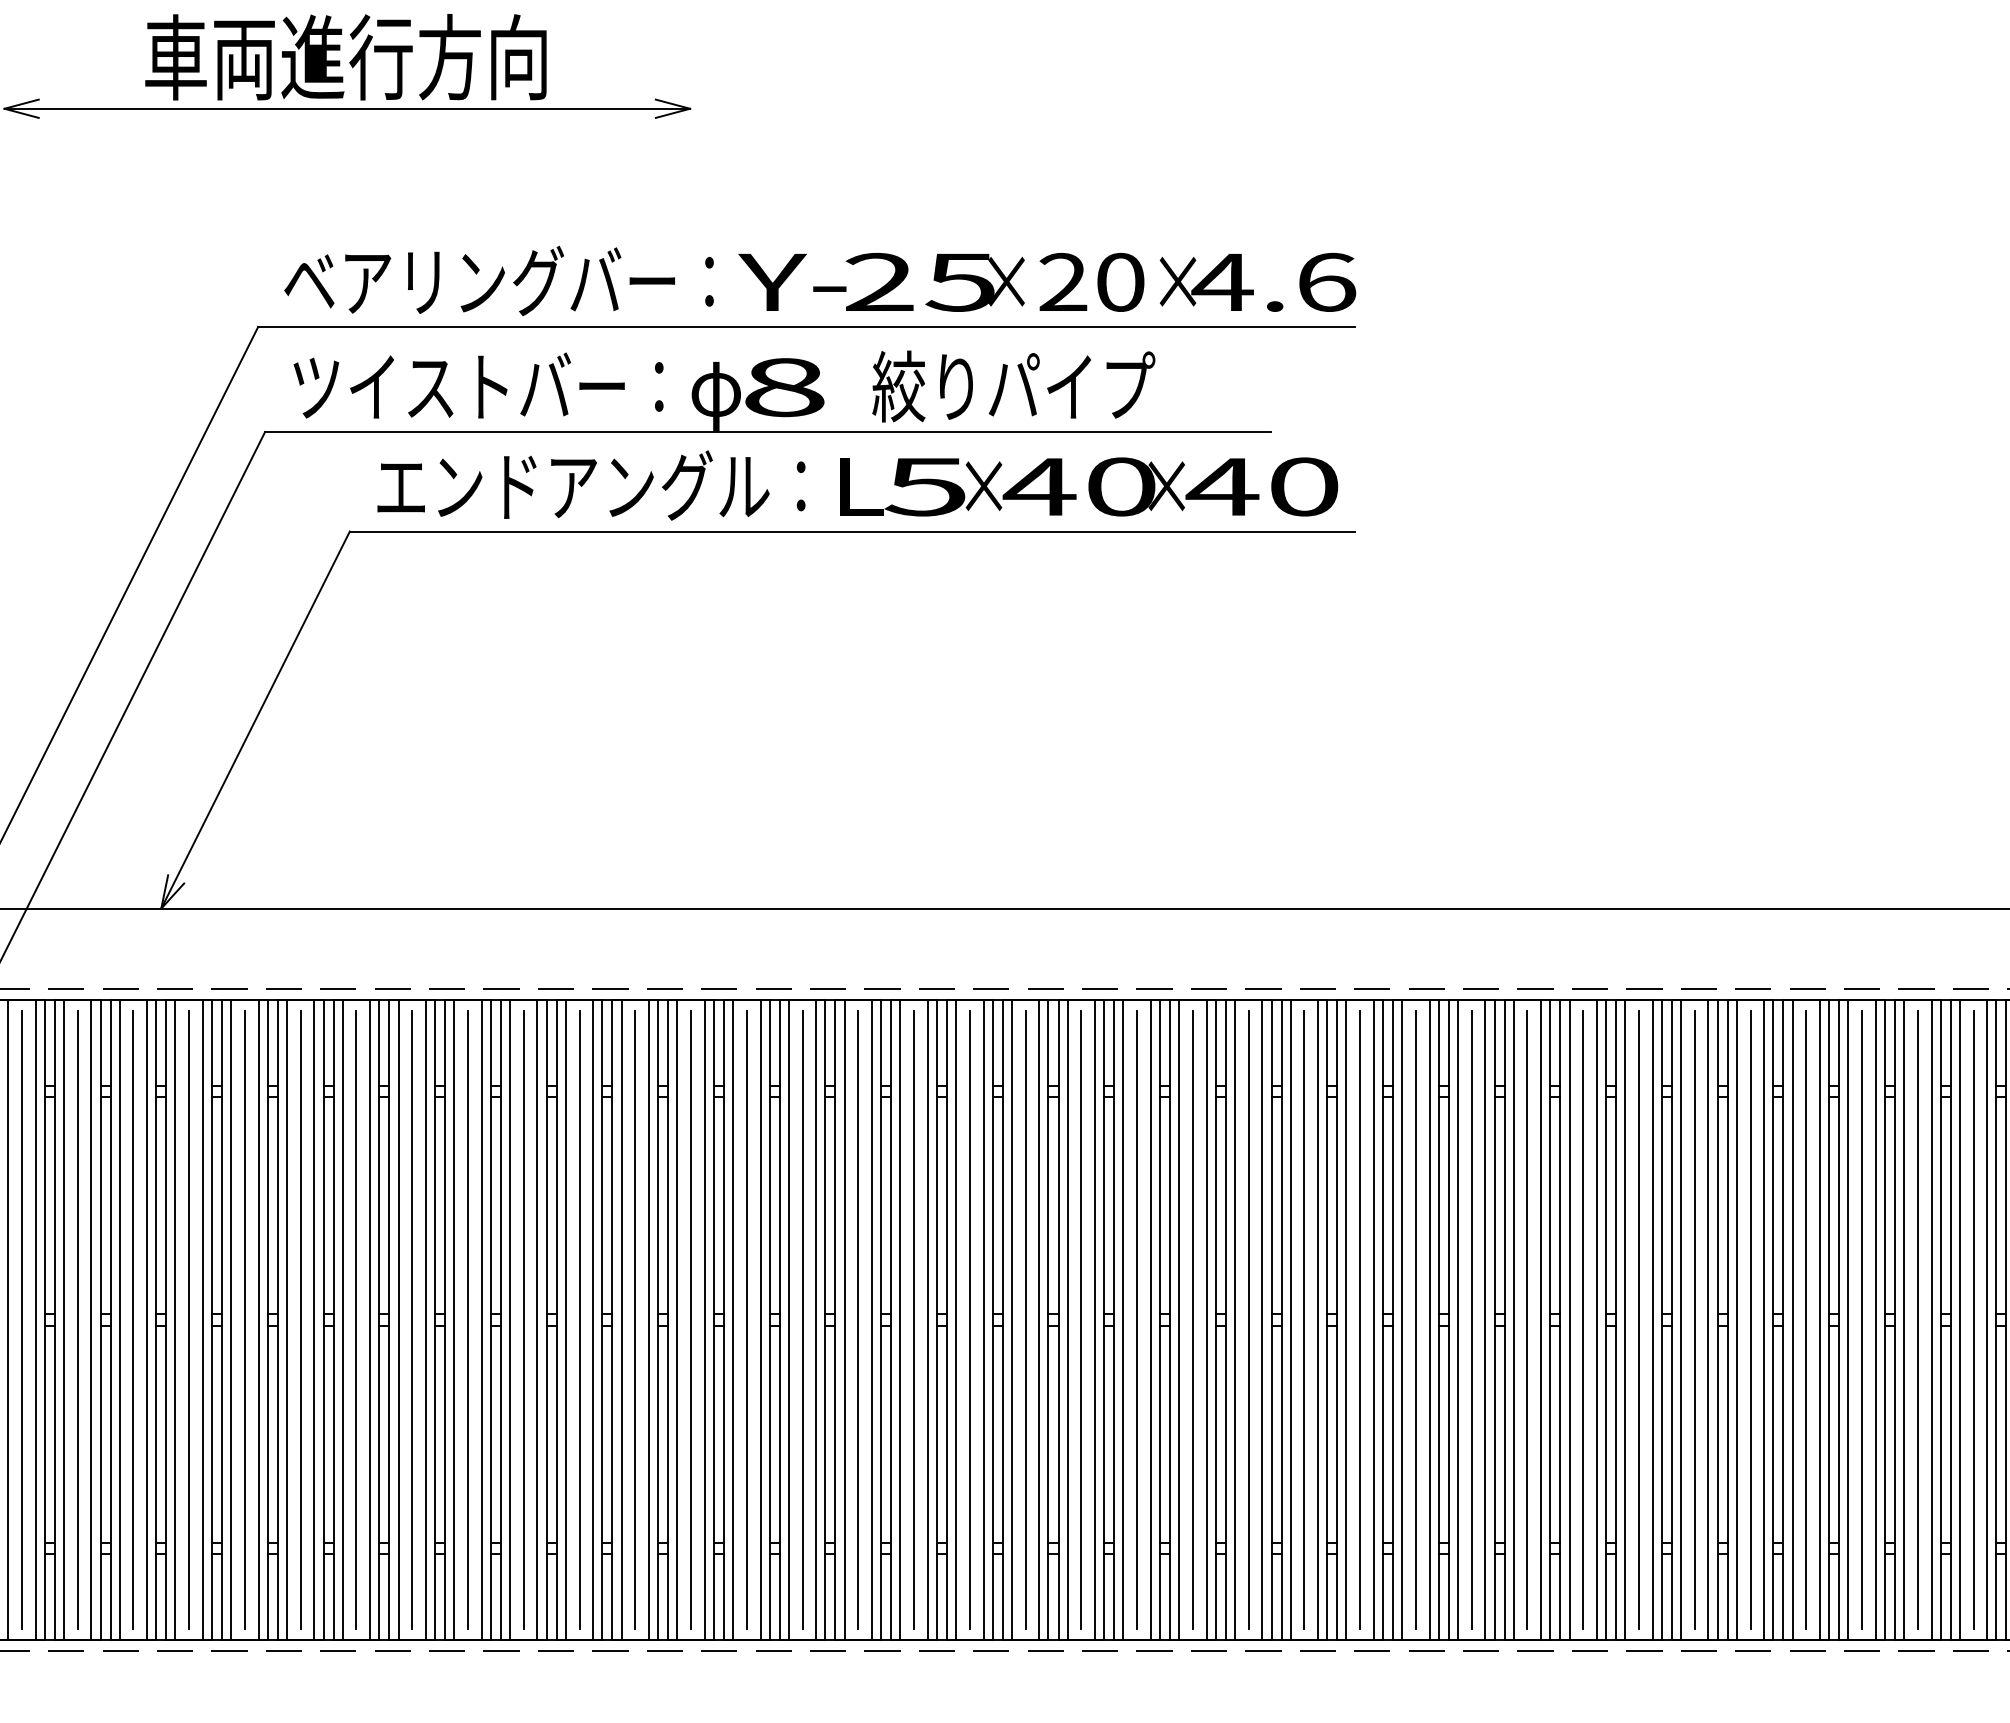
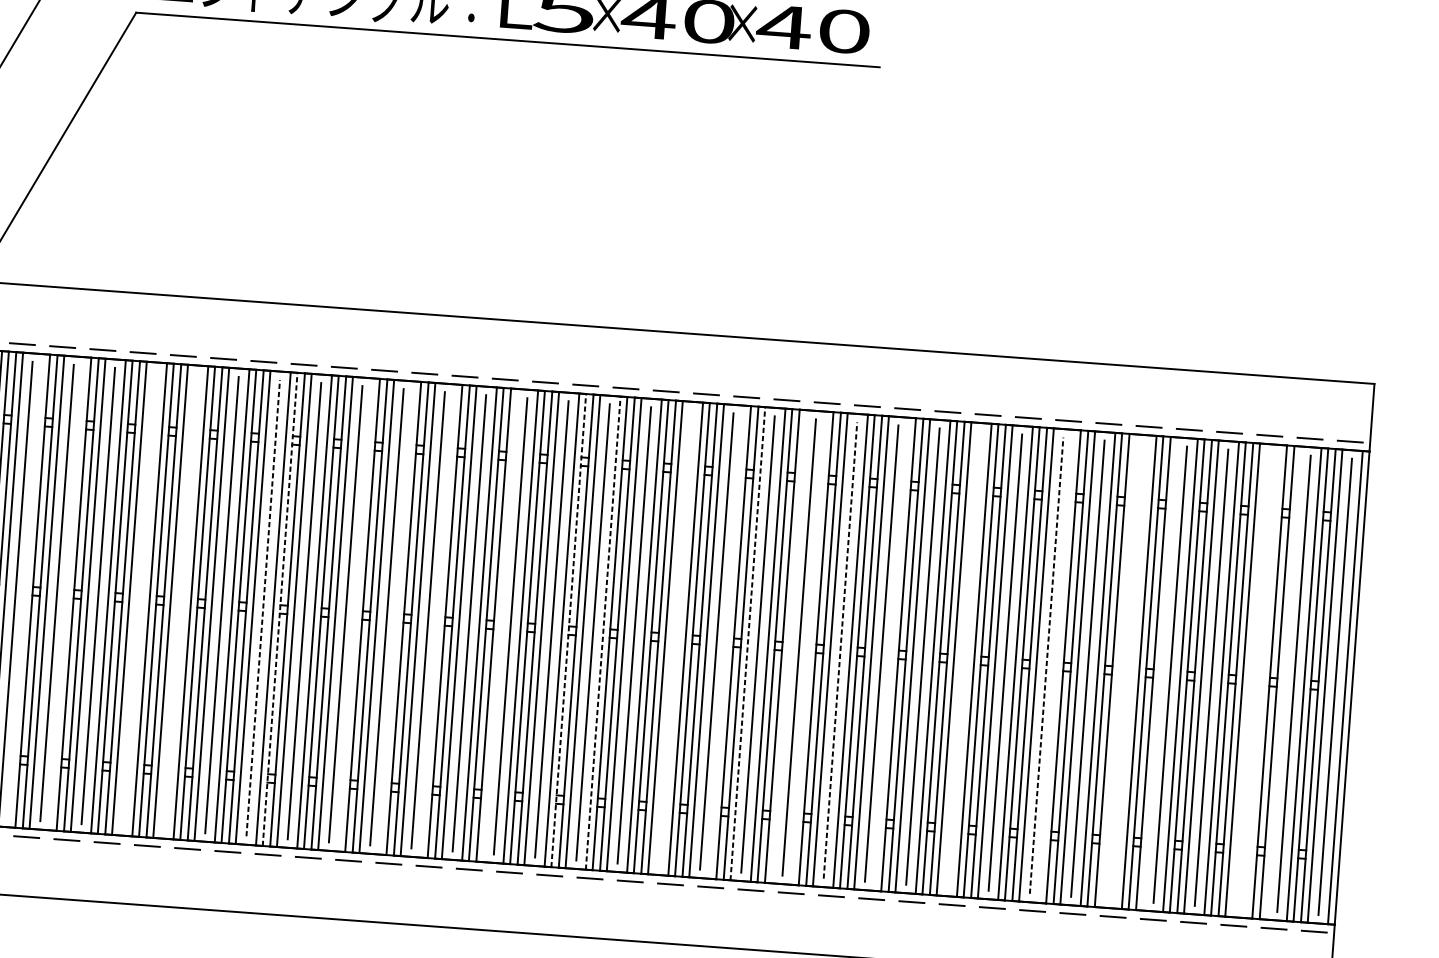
line: (258, 1319) -> (25, 590), removed
line: (314, 1319) -> (67, 593), removed
line: (412, 1319) -> (139, 598), removed
line: (467, 1319) -> (180, 601), removed
line: (704, 1319) -> (355, 614), removed
line: (760, 1319) -> (397, 617), removed
line: (816, 1319) -> (438, 620), removed
line: (900, 1319) -> (500, 625), removed
line: (1137, 1319) -> (675, 638), removed
line: (1206, 1319) -> (726, 641), removed
line: (1290, 1319) -> (788, 646), removed
line: (1318, 1319) -> (809, 647), removed
line: (1429, 1319) -> (891, 653), removed
line: (1527, 1319) -> (964, 659), removed
line: (1652, 1319) -> (1056, 666), removed
line: (1736, 1319) -> (1118, 670), removed
line: (1750, 1319) -> (1129, 671), removed
line: (1792, 1319) -> (1160, 673), removed
line: (1917, 1319) -> (1252, 680), removed
line: (1931, 1319) -> (1262, 681), removed
line: (1959, 1319) -> (1283, 682), removed
line: (579, 1320) -> (263, 608), solid -> dashed
line: (602, 1320) -> (280, 609), solid -> dashed
line: (992, 1320) -> (568, 630), solid -> dashed
line: (1039, 1320) -> (603, 633), solid -> dashed
line: (1234, 1320) -> (747, 644), solid -> dashed
line: (1360, 1320) -> (840, 650), solid -> dashed
line: (1638, 1320) -> (1046, 666), solid -> dashed

